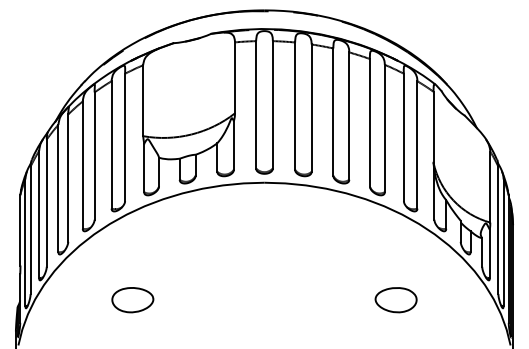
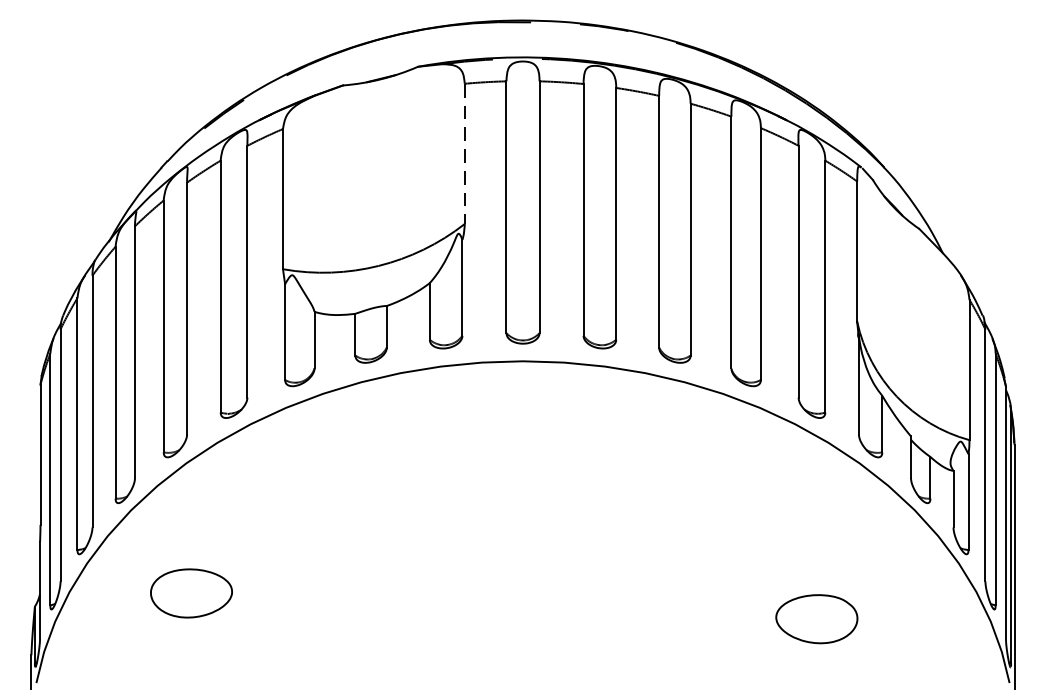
line: (235, 78) -> (465, 155), solid -> dashed
part: (132, 300) -> (190, 594), moved
part: (395, 300) -> (815, 619), moved

